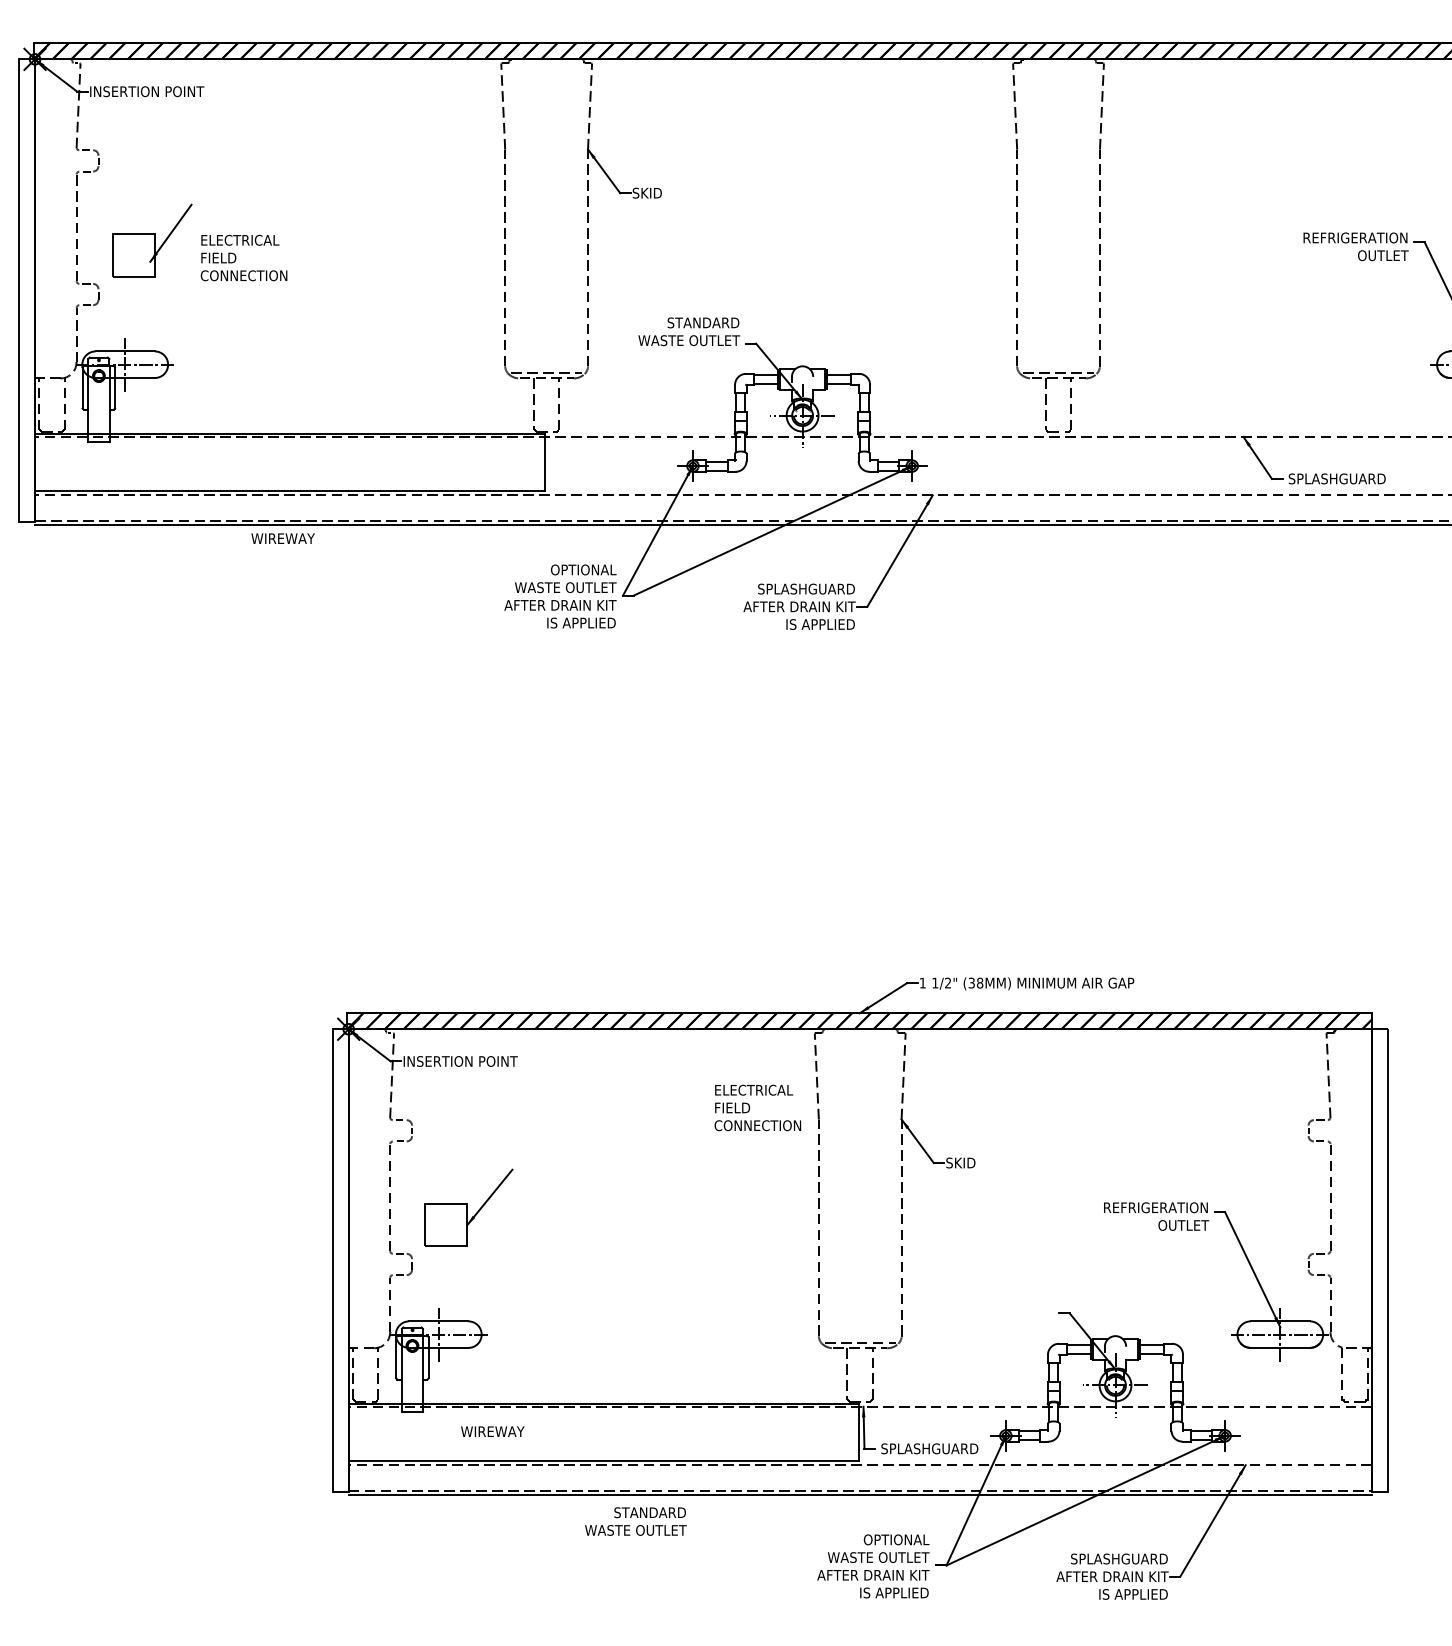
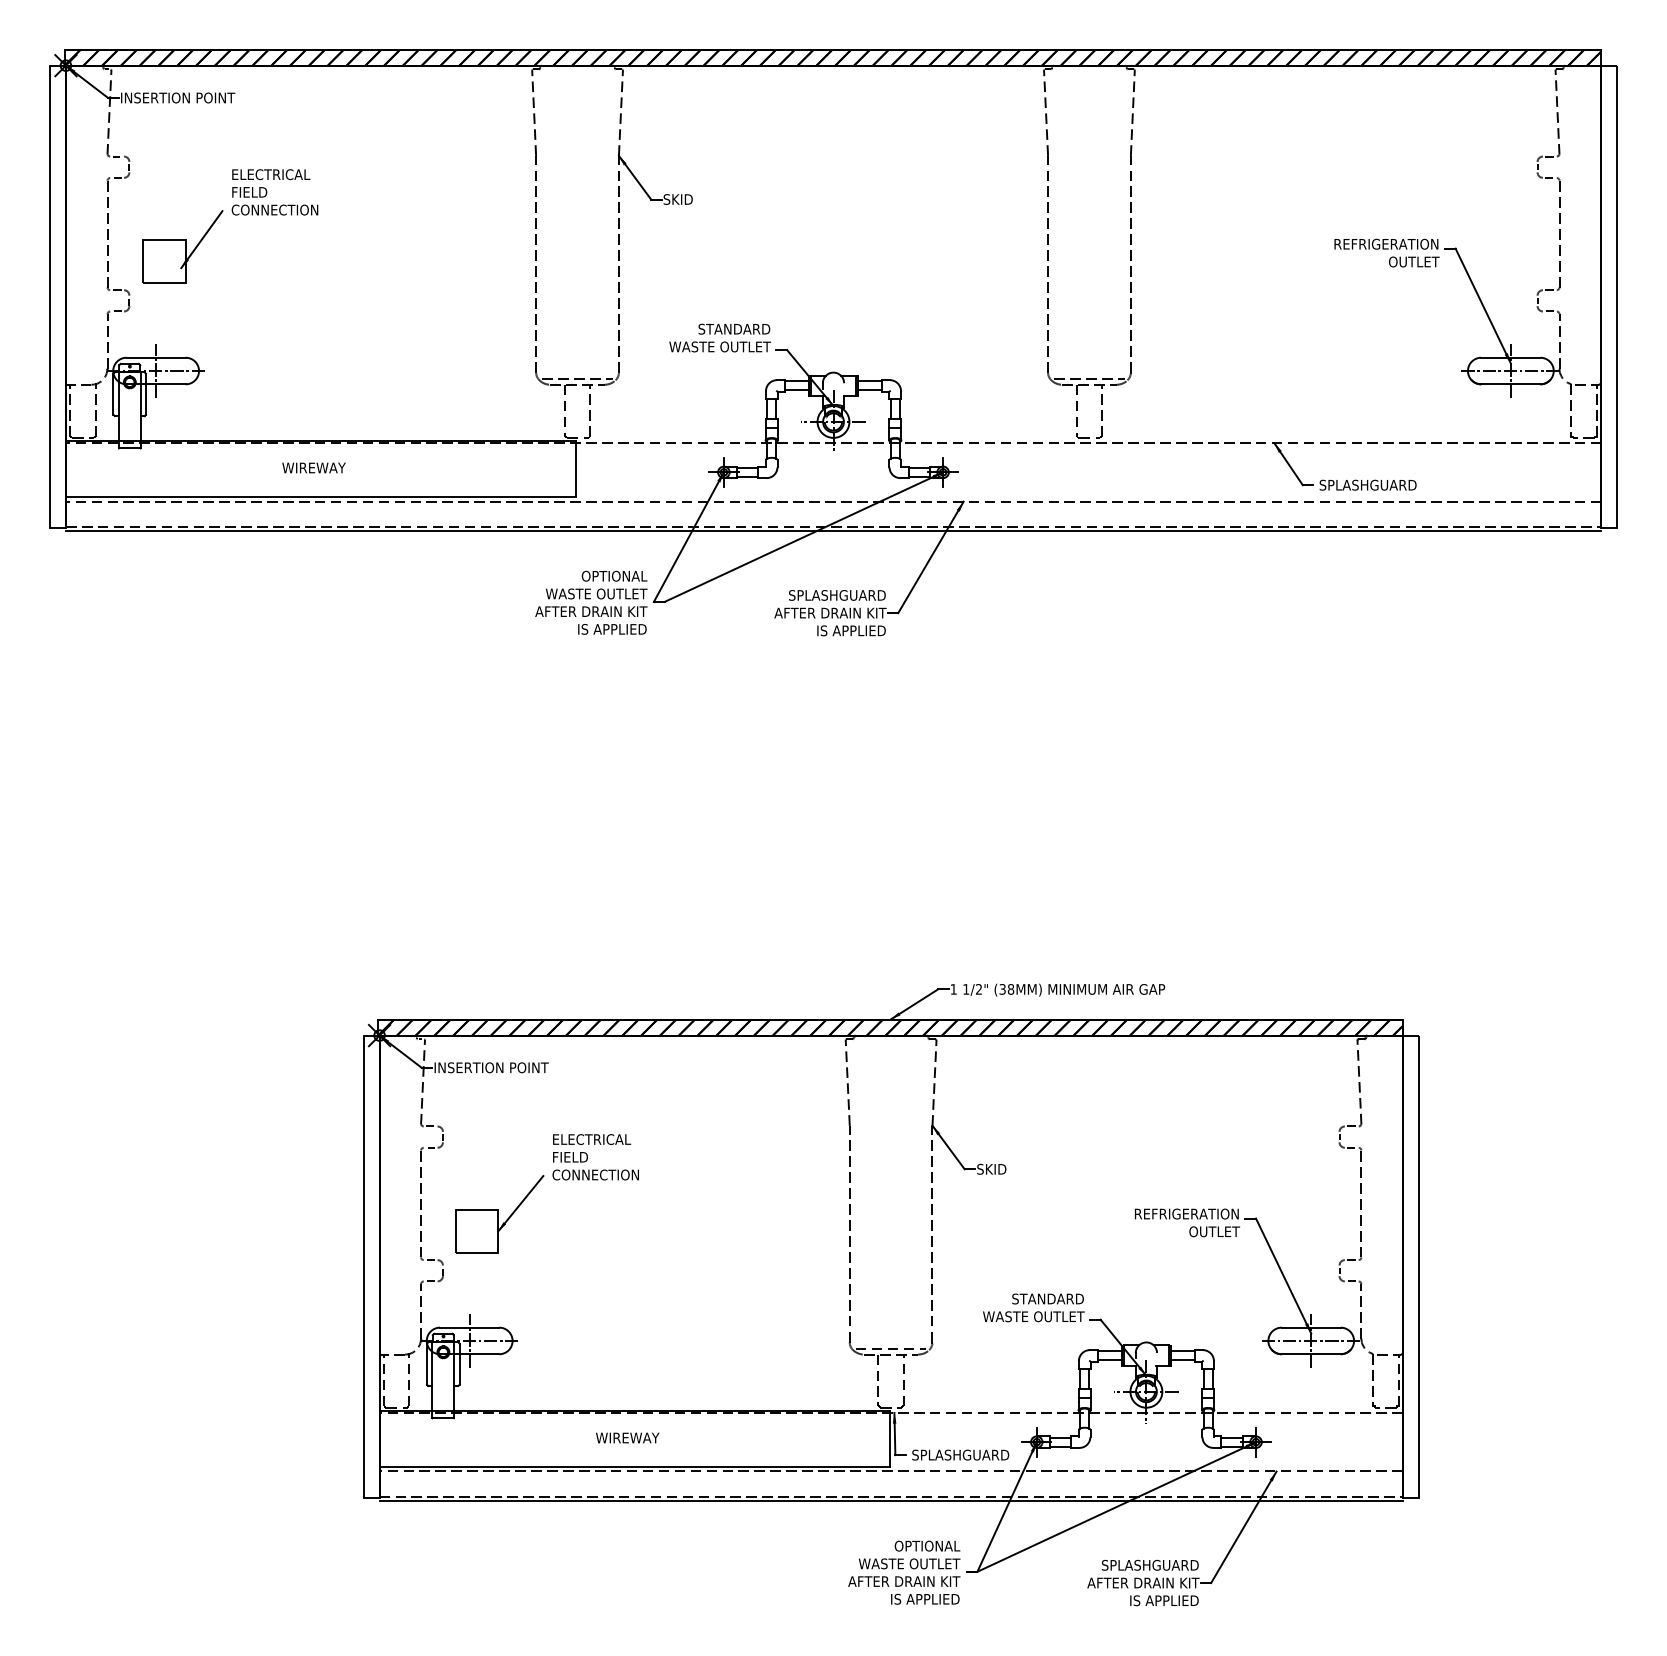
text: (243, 258) -> (274, 192), moved
text: (282, 538) -> (313, 467), moved
text: (757, 1108) -> (595, 1157), moved
text: (492, 1431) -> (627, 1437), moved
text: (635, 1521) -> (1033, 1307), moved

